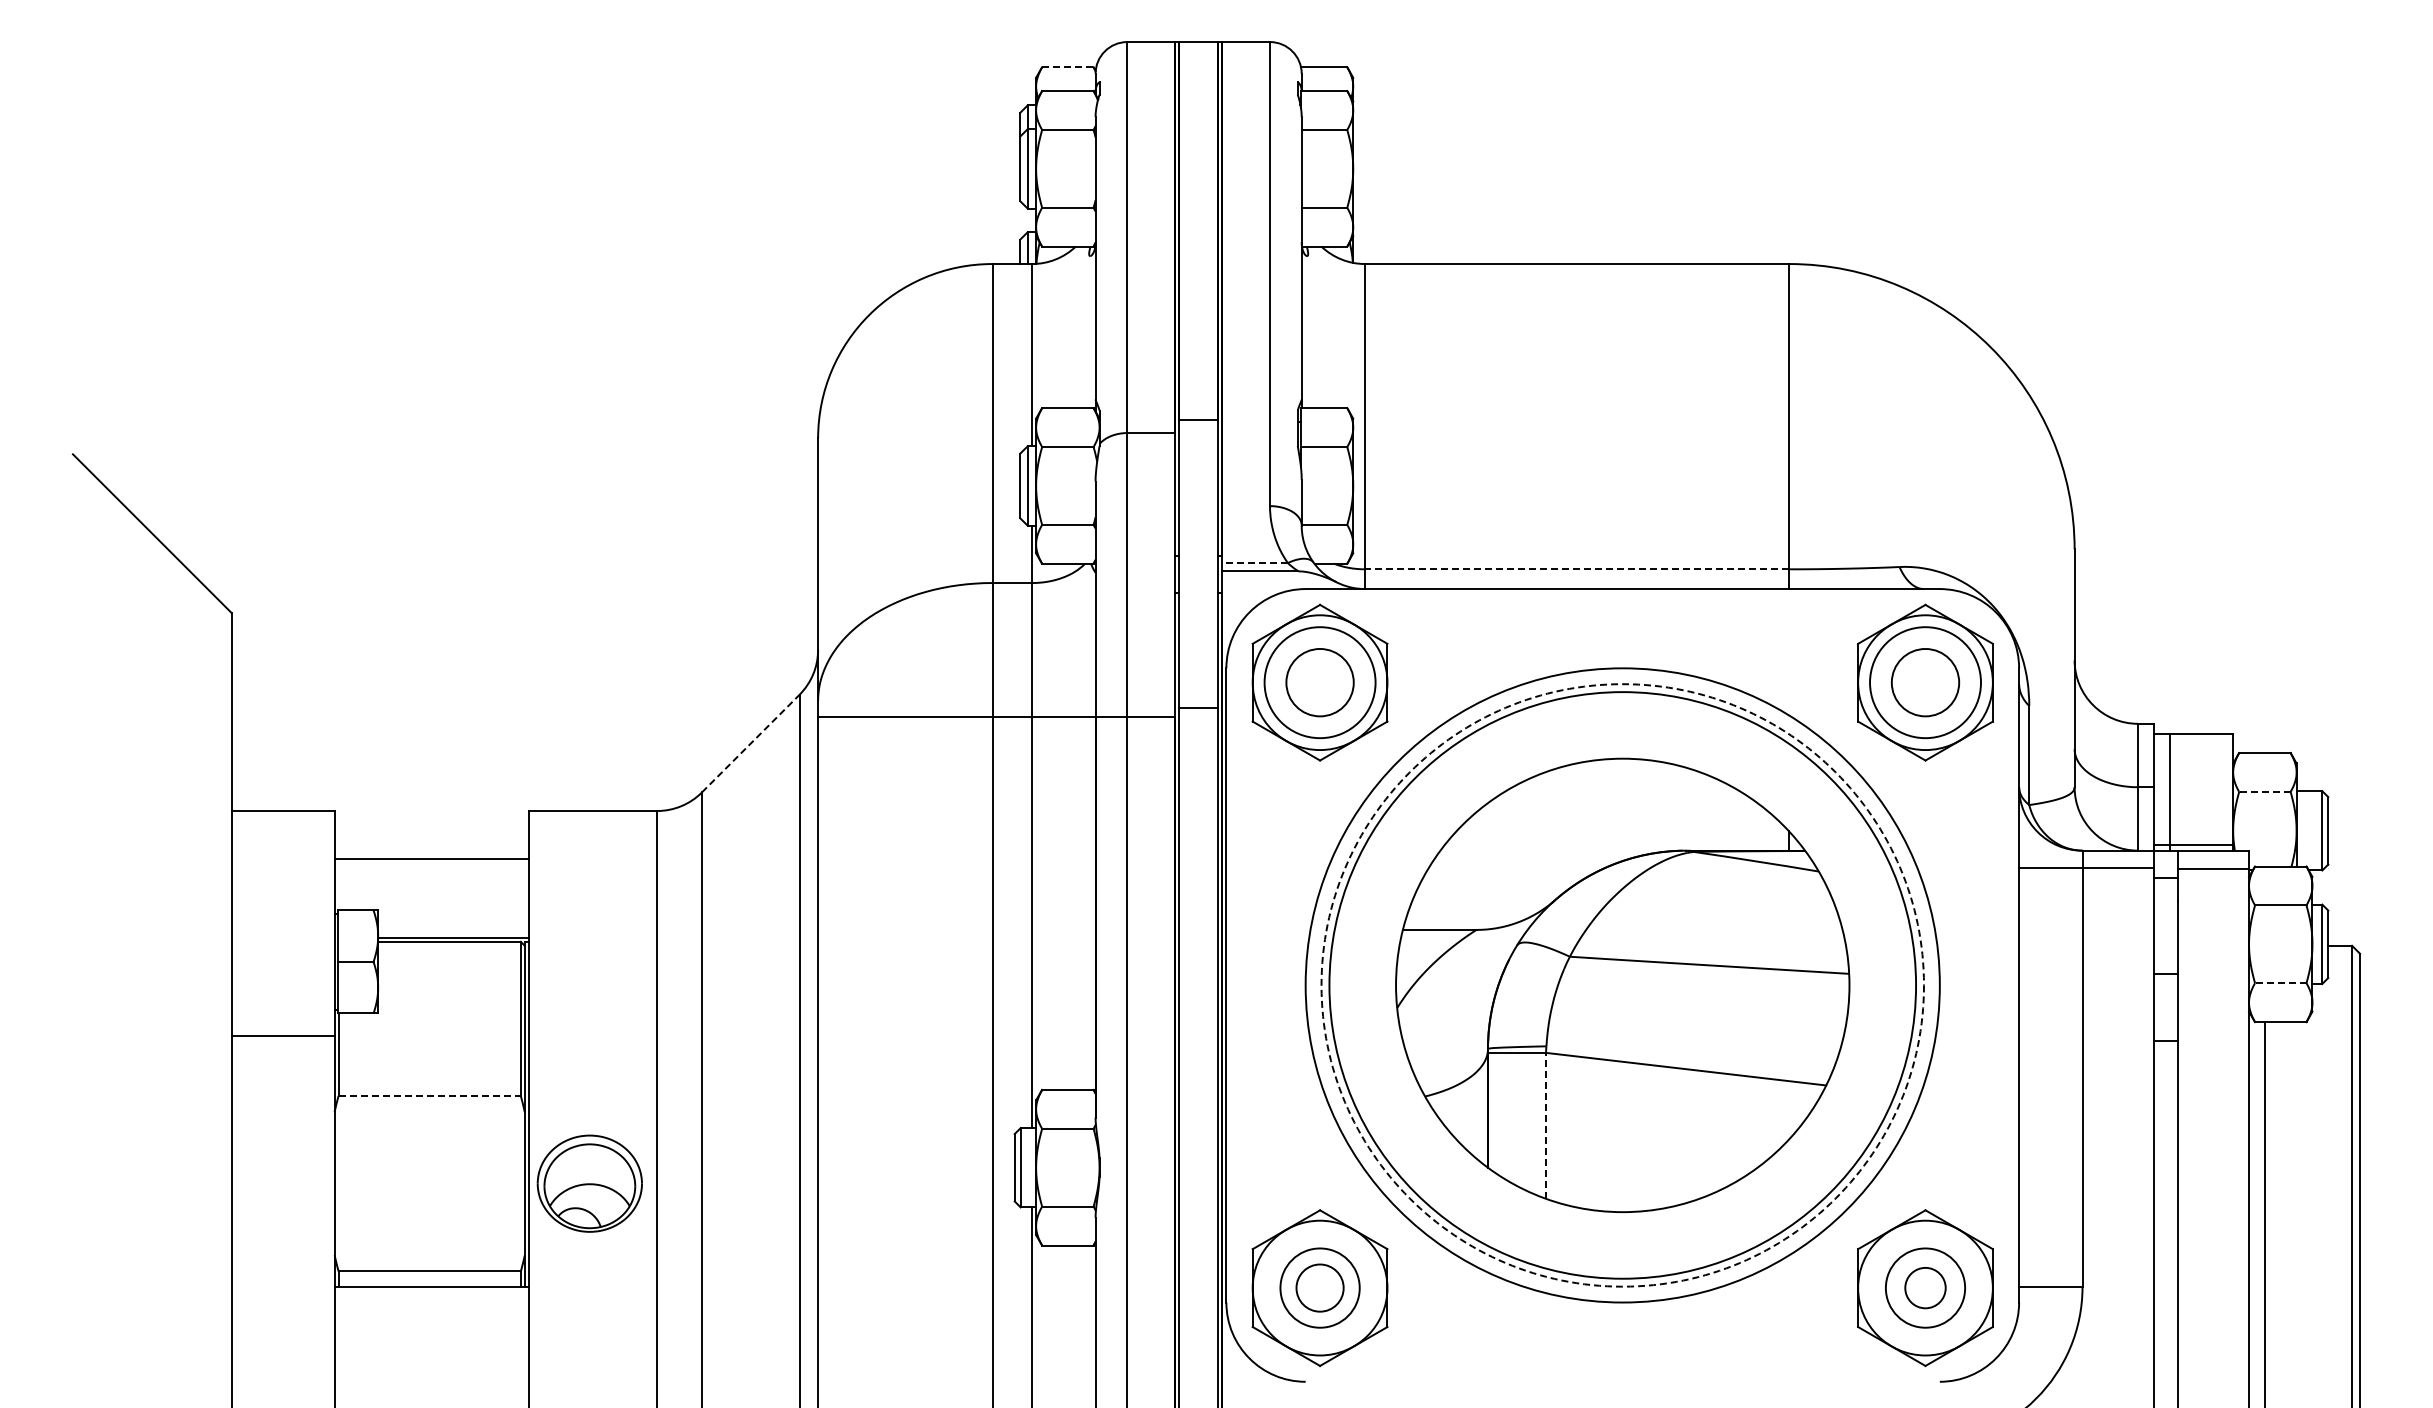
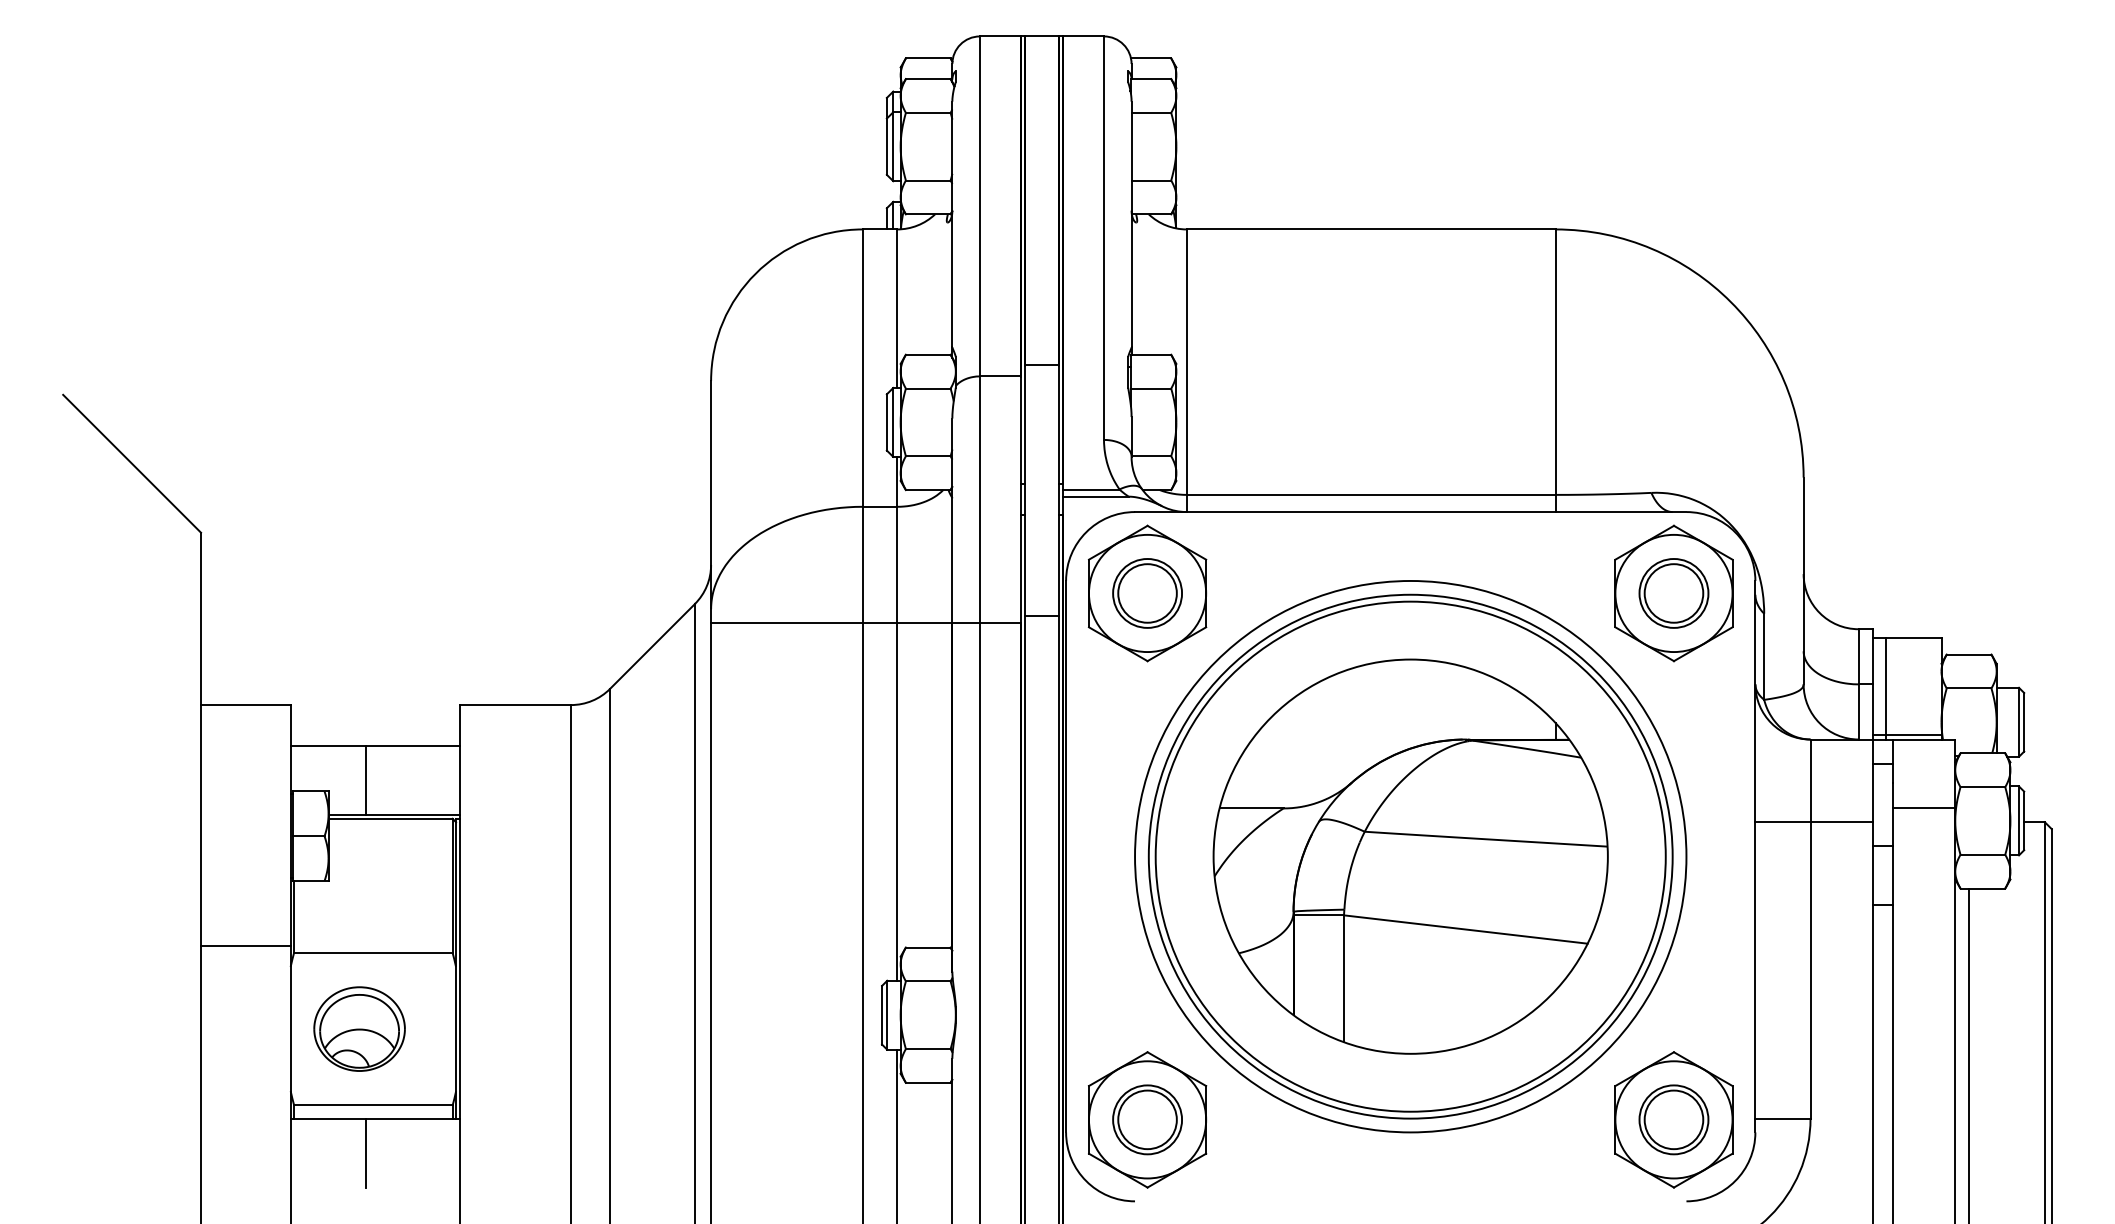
line: (1067, 67) -> (927, 58), dashed -> solid
line: (1255, 563) -> (1091, 489), dashed -> solid
line: (1576, 569) -> (1370, 495), dashed -> solid
circle: (1319, 682) -> (1147, 593), size x0.71
circle: (1925, 682) -> (1673, 593), size x0.71
line: (751, 743) -> (653, 646), dashed -> solid
line: (2264, 791) -> (1968, 688), dashed -> solid
line: (2086, 867) -> (1813, 821), moved
line: (2213, 868) -> (1924, 808), moved
line: (421, 897) -> (366, 780), added
line: (2280, 983) -> (1982, 855), dashed -> solid
circle: (1622, 985) -> (1410, 856), dashed -> solid
line: (282, 1036) -> (245, 946), moved
line: (430, 1096) -> (374, 953), dashed -> solid
line: (1546, 1125) -> (1344, 978), dashed -> solid
part: (589, 1183) -> (359, 1028), moved
circle: (1319, 1287) -> (1147, 1119), size x1.43
circle: (1925, 1287) -> (1673, 1119), size x1.67
line: (421, 1325) -> (366, 1152), added

